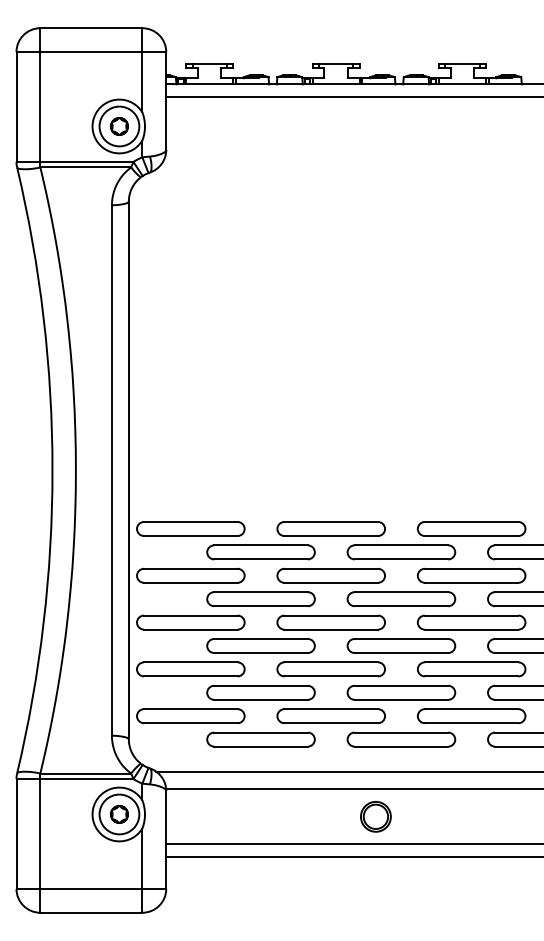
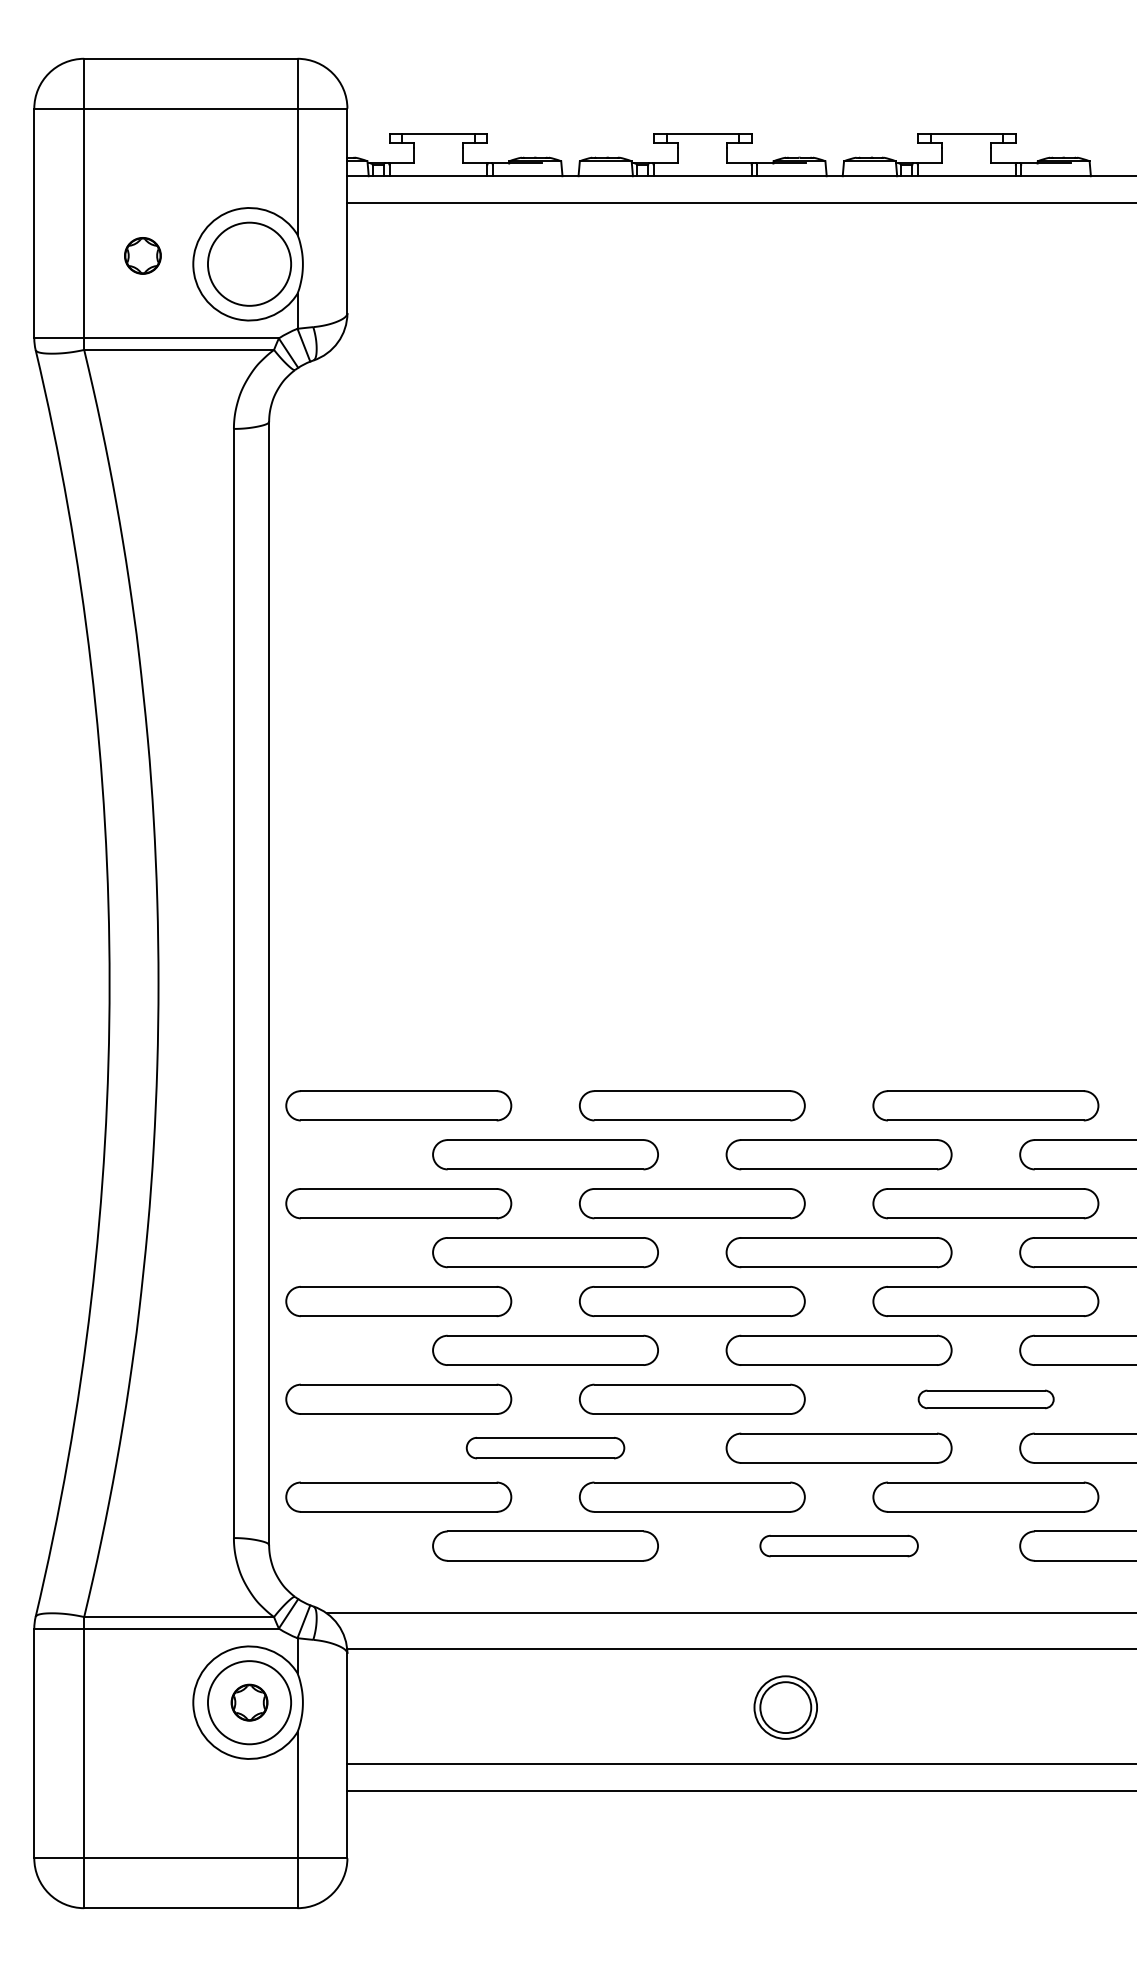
circle: (119, 126) -> (143, 255), moved
part: (471, 669) -> (985, 1399), size x0.6
part: (260, 692) -> (544, 1447), size x0.7
part: (401, 739) -> (839, 1545), size x0.7

